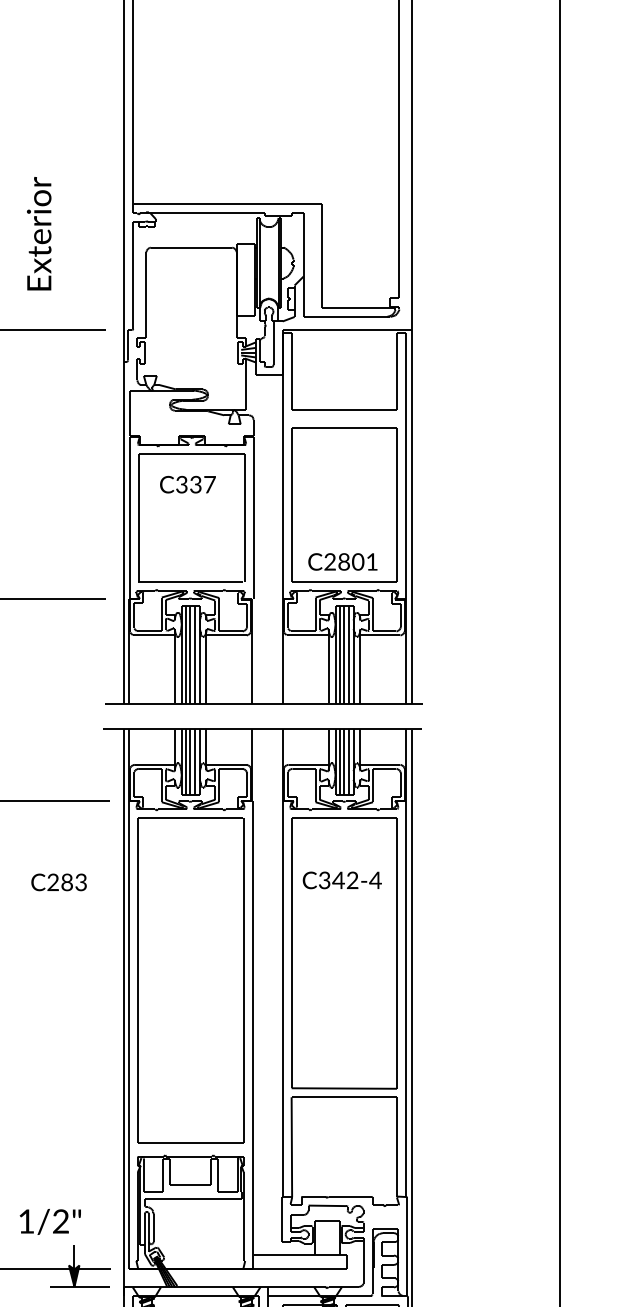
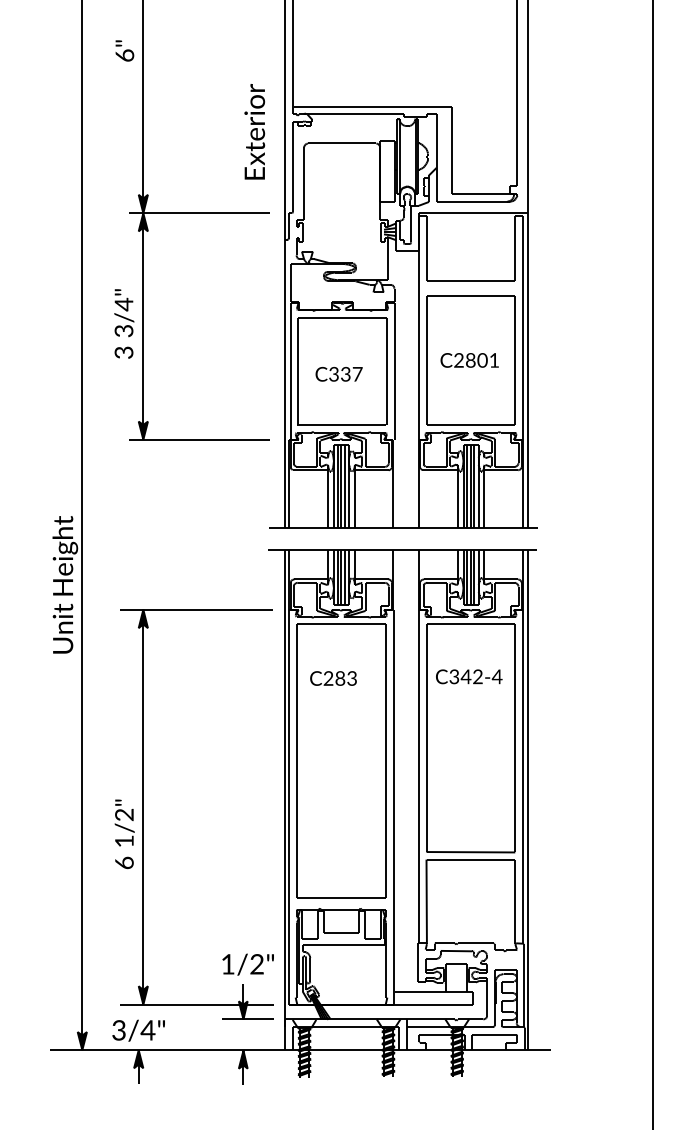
text: (38, 233) -> (254, 131), moved
text: (187, 484) -> (338, 374), moved
text: (342, 562) -> (469, 360), moved
text: (59, 882) -> (333, 678), moved
text: (49, 1221) -> (247, 964), moved

